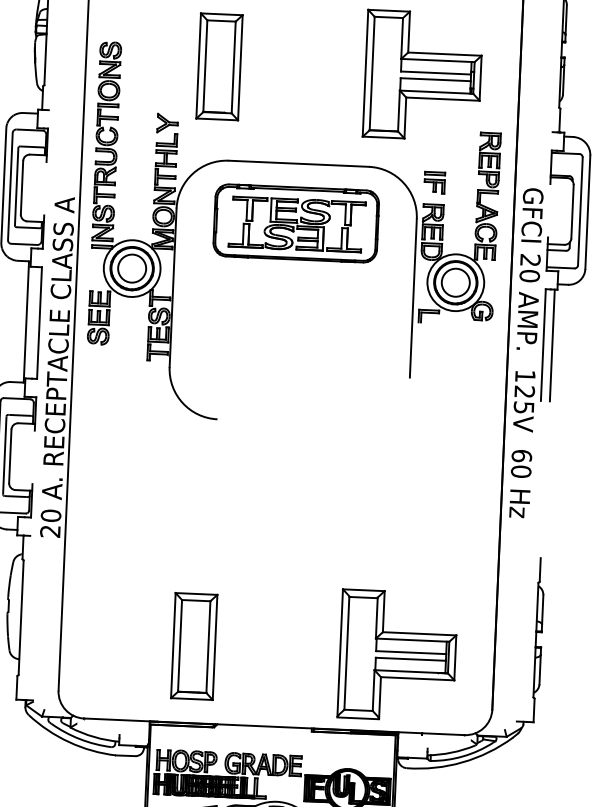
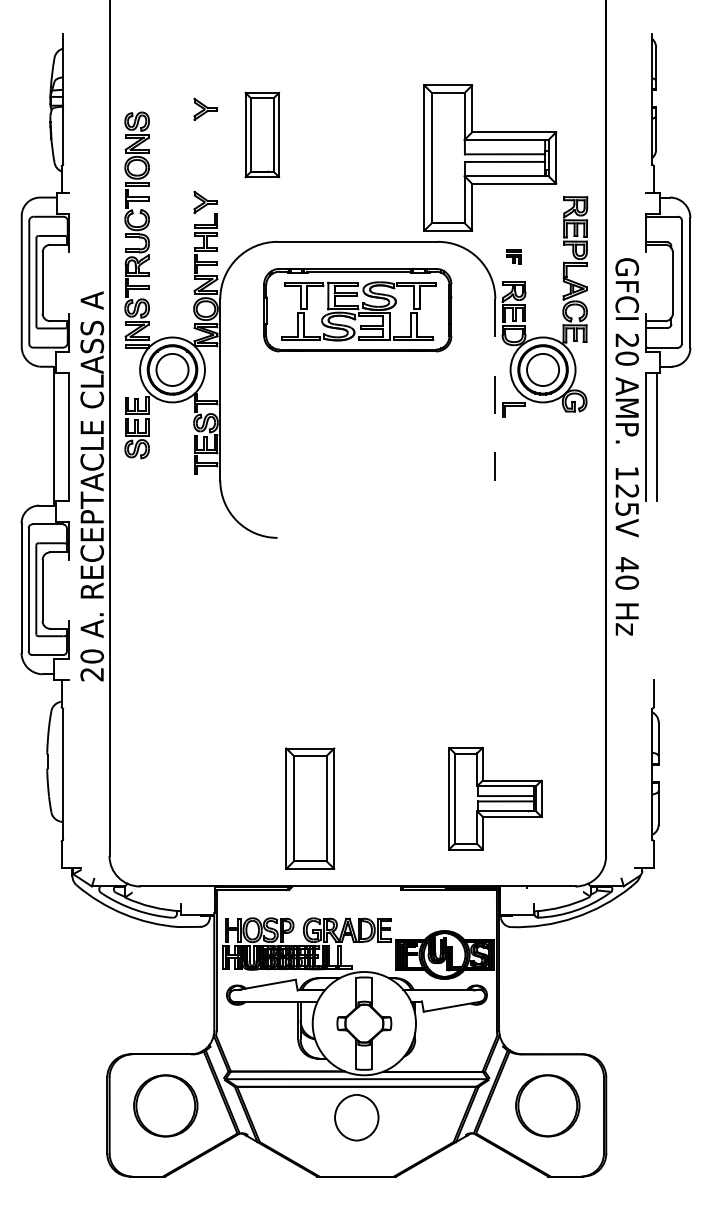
part: (170, 41) -> (205, 108), added
part: (219, 66) -> (262, 134), size x0.7
part: (423, 75) -> (490, 157), moved
part: (434, 182) -> (513, 256), size x0.6
line: (413, 298) -> (495, 389), solid -> dashed
text: (522, 455) -> (627, 564), 60 -> 40
part: (194, 646) -> (310, 808), moved
part: (397, 655) -> (495, 798), size x0.7

